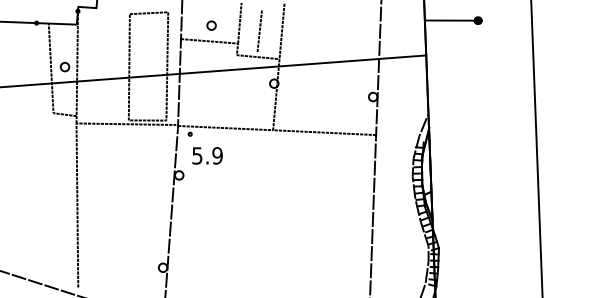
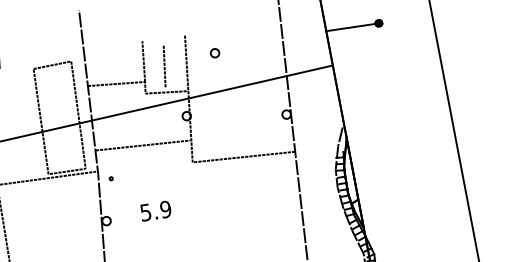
part: (211, 25) -> (214, 53), moved
line: (225, 128) -> (142, 145), moved
text: (207, 155) -> (155, 210), moved

